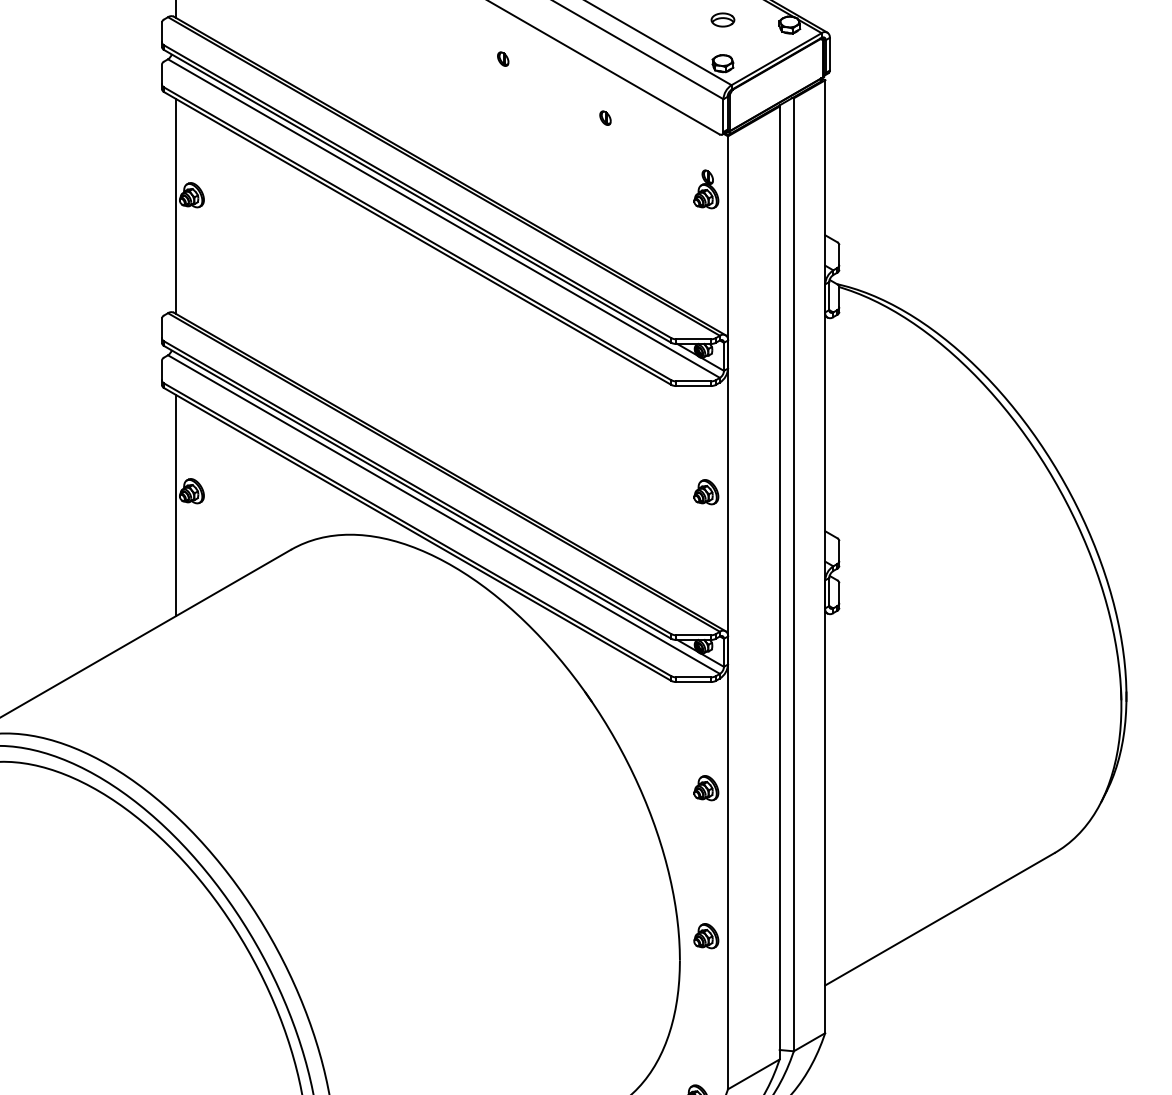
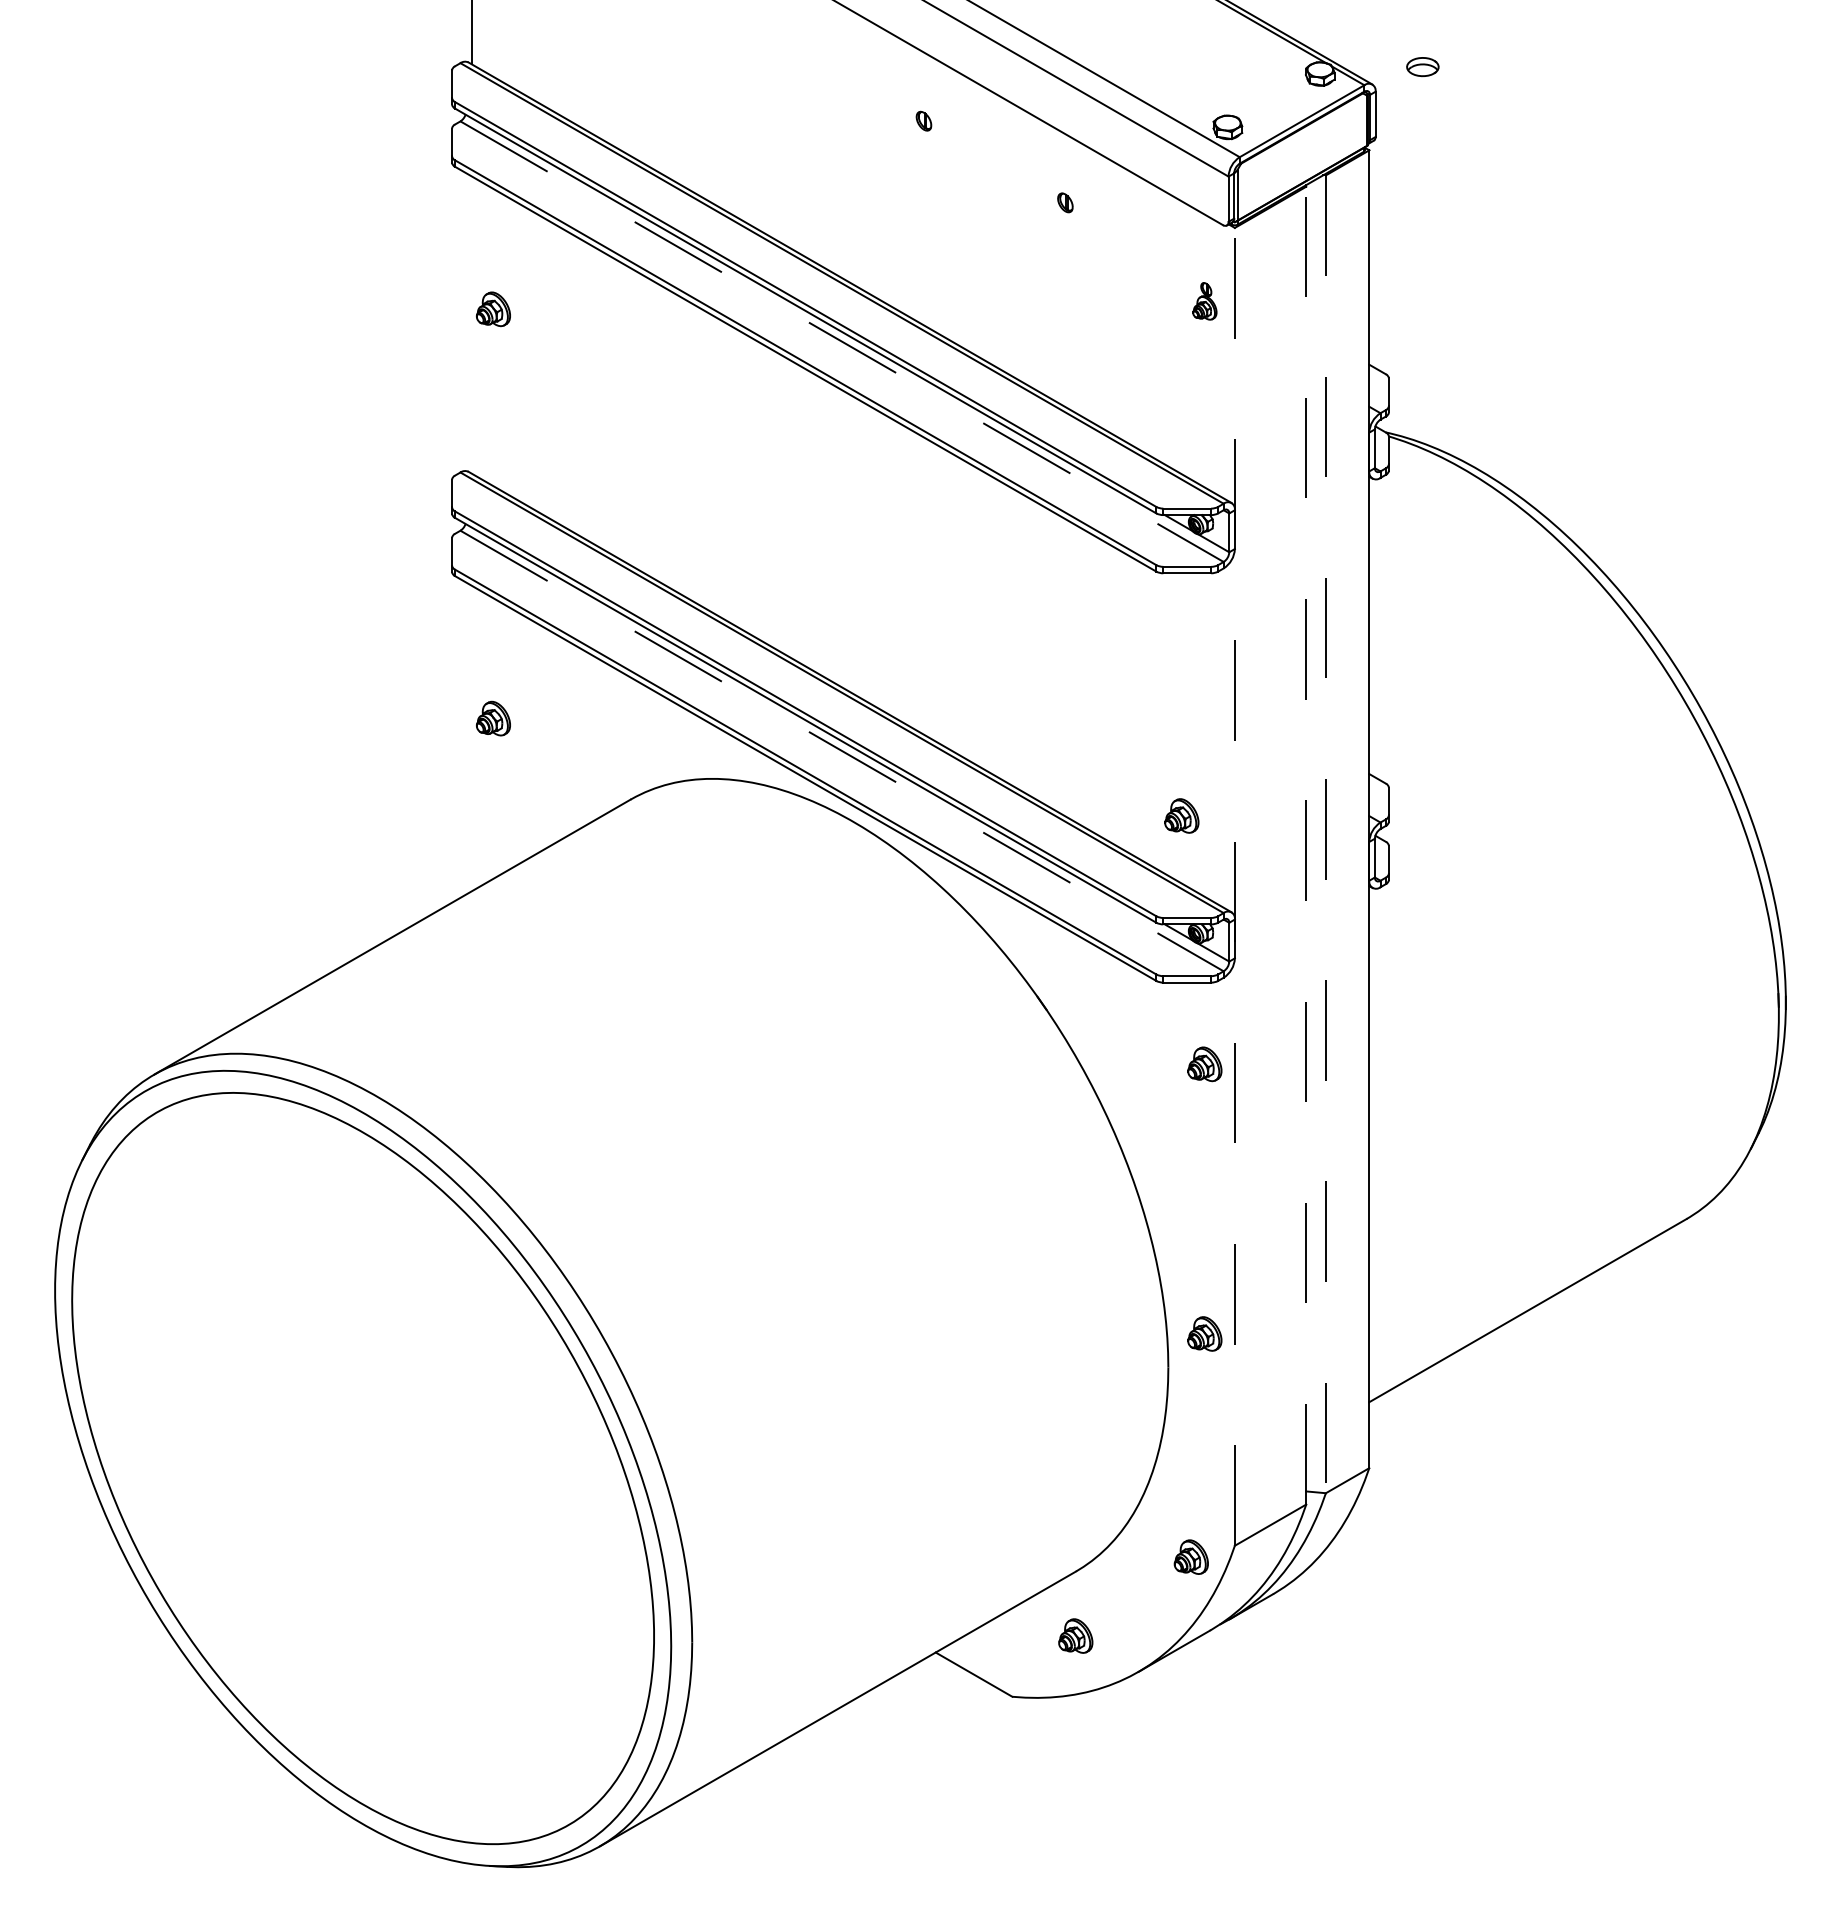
part: (722, 20) -> (1422, 67), moved
part: (706, 189) -> (1204, 301), size x0.7
line: (176, 206) -> (471, 324), removed
line: (444, 218) -> (842, 341), solid -> dashed
part: (706, 491) -> (1181, 815), moved
line: (176, 505) -> (471, 738), removed
line: (444, 514) -> (842, 751), solid -> dashed
line: (793, 574) -> (1325, 834), solid -> dashed
line: (779, 582) -> (1306, 845), solid -> dashed
line: (727, 612) -> (1234, 886), solid -> dashed
part: (706, 788) -> (1204, 1064), moved

